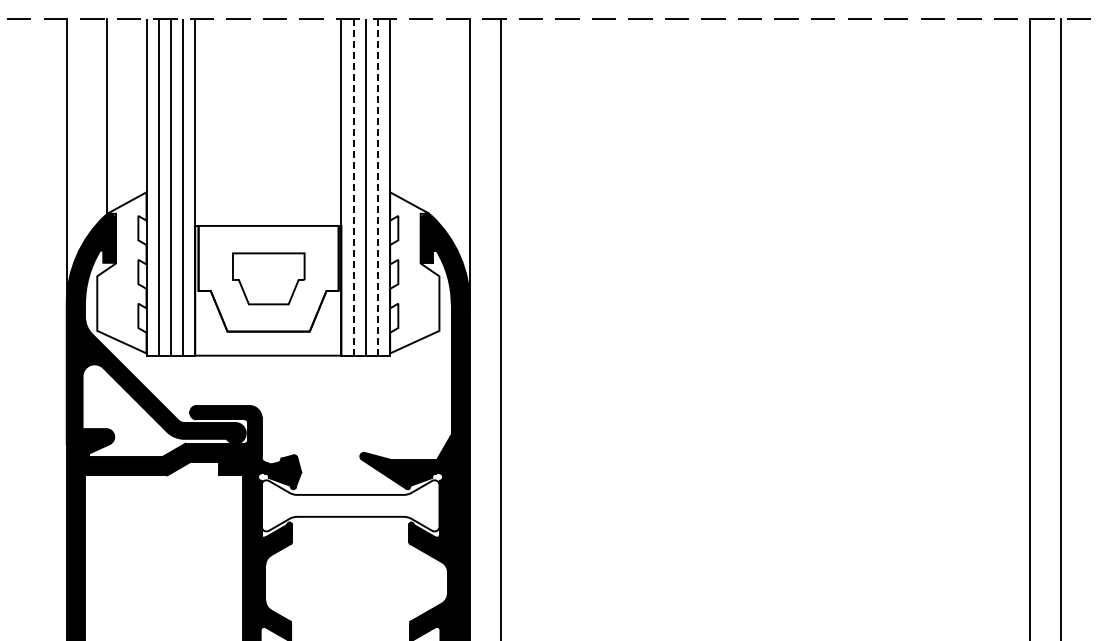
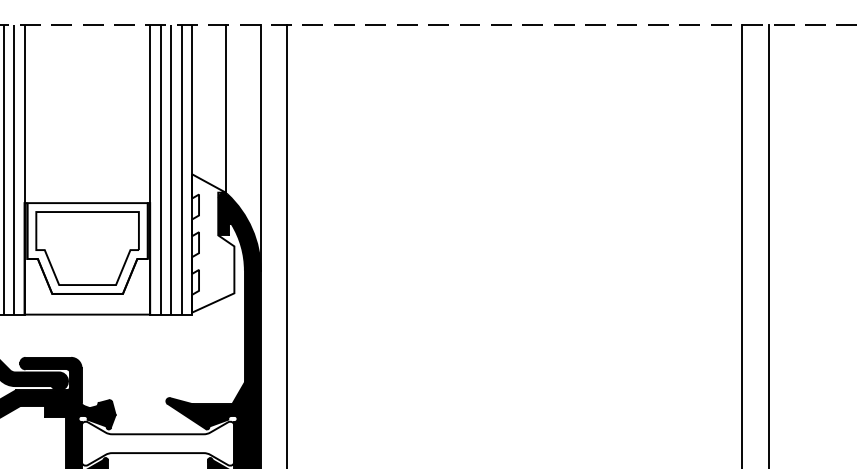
line: (429, 116) -> (225, 109), added
line: (353, 186) -> (160, 169), dashed -> solid
line: (377, 186) -> (181, 169), dashed -> solid
part: (268, 278) -> (87, 248), size x1.67

